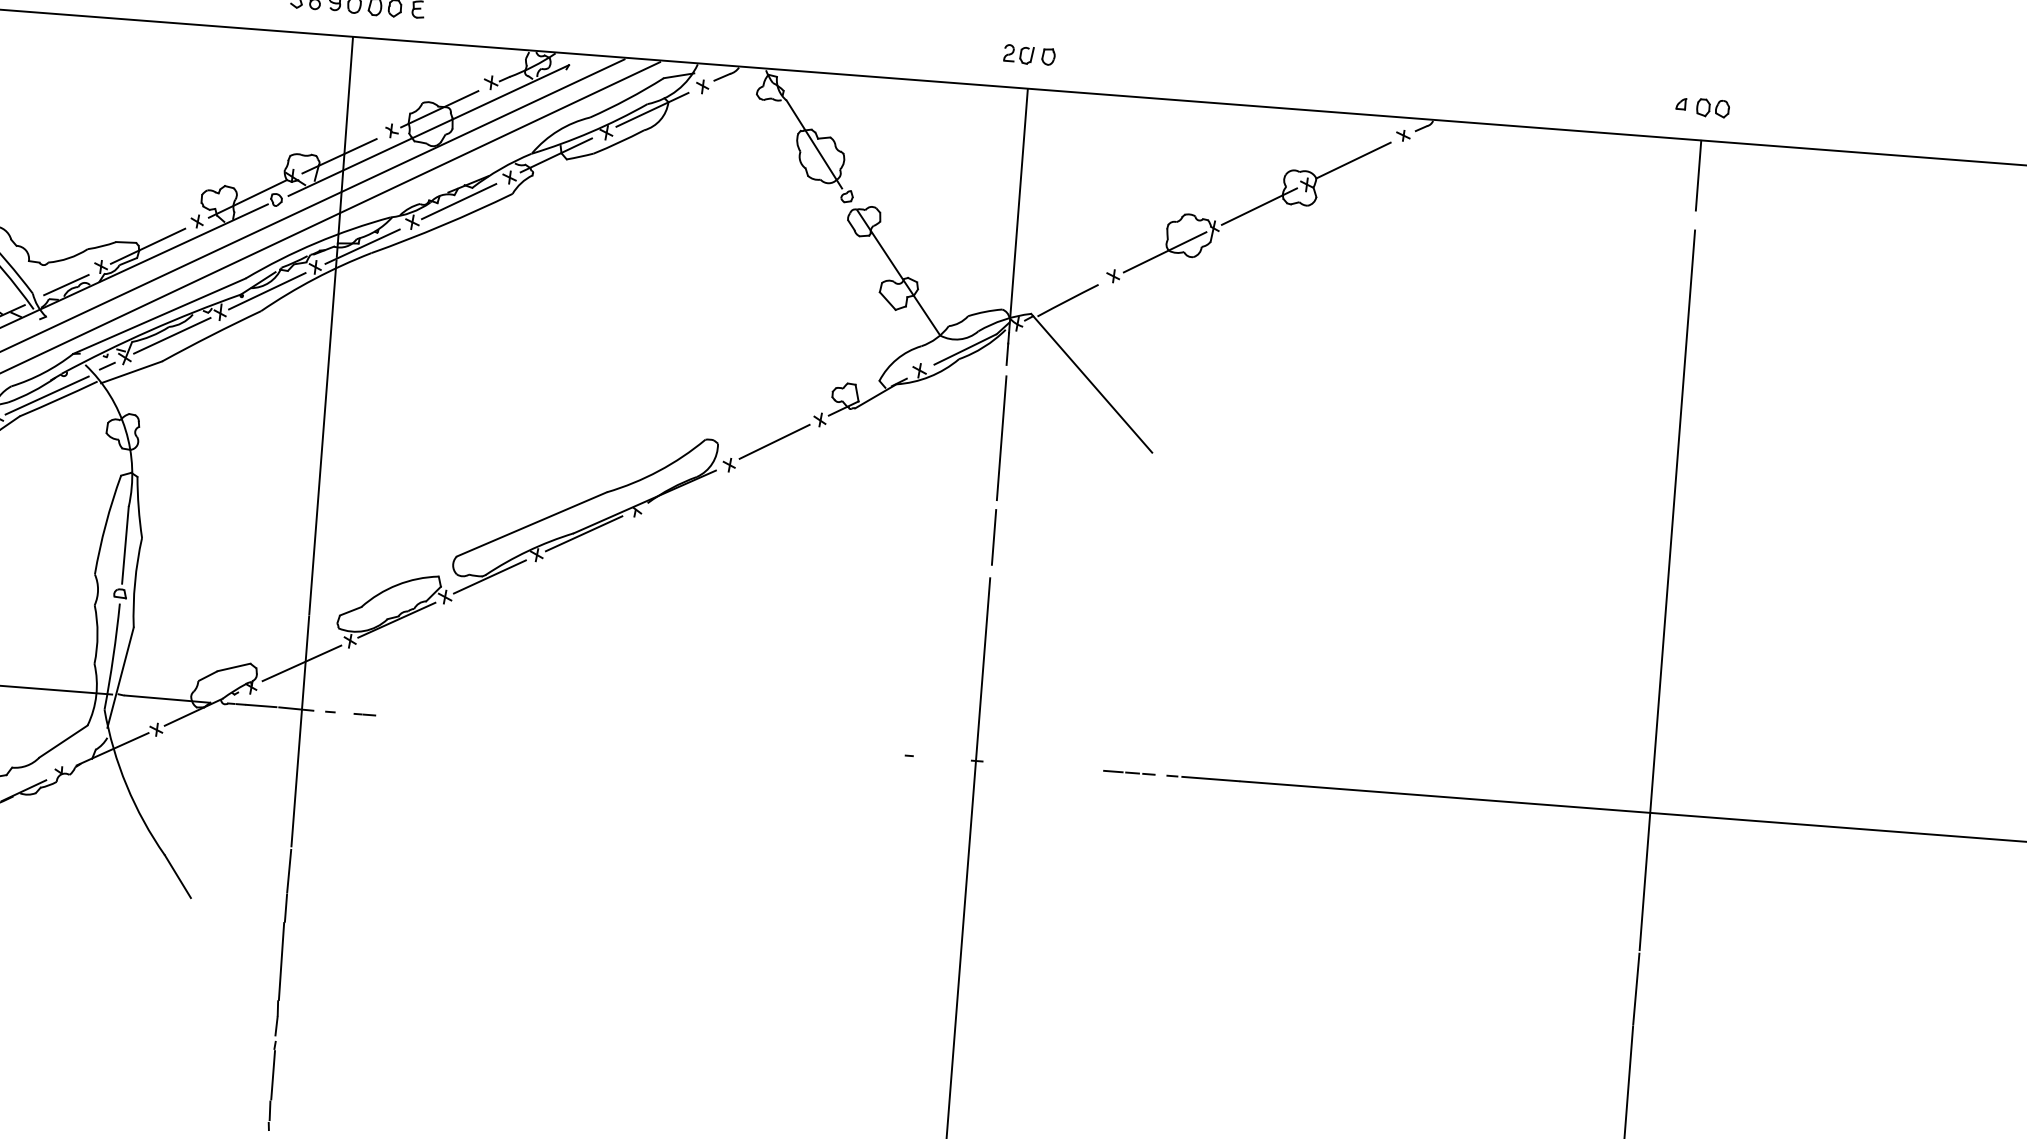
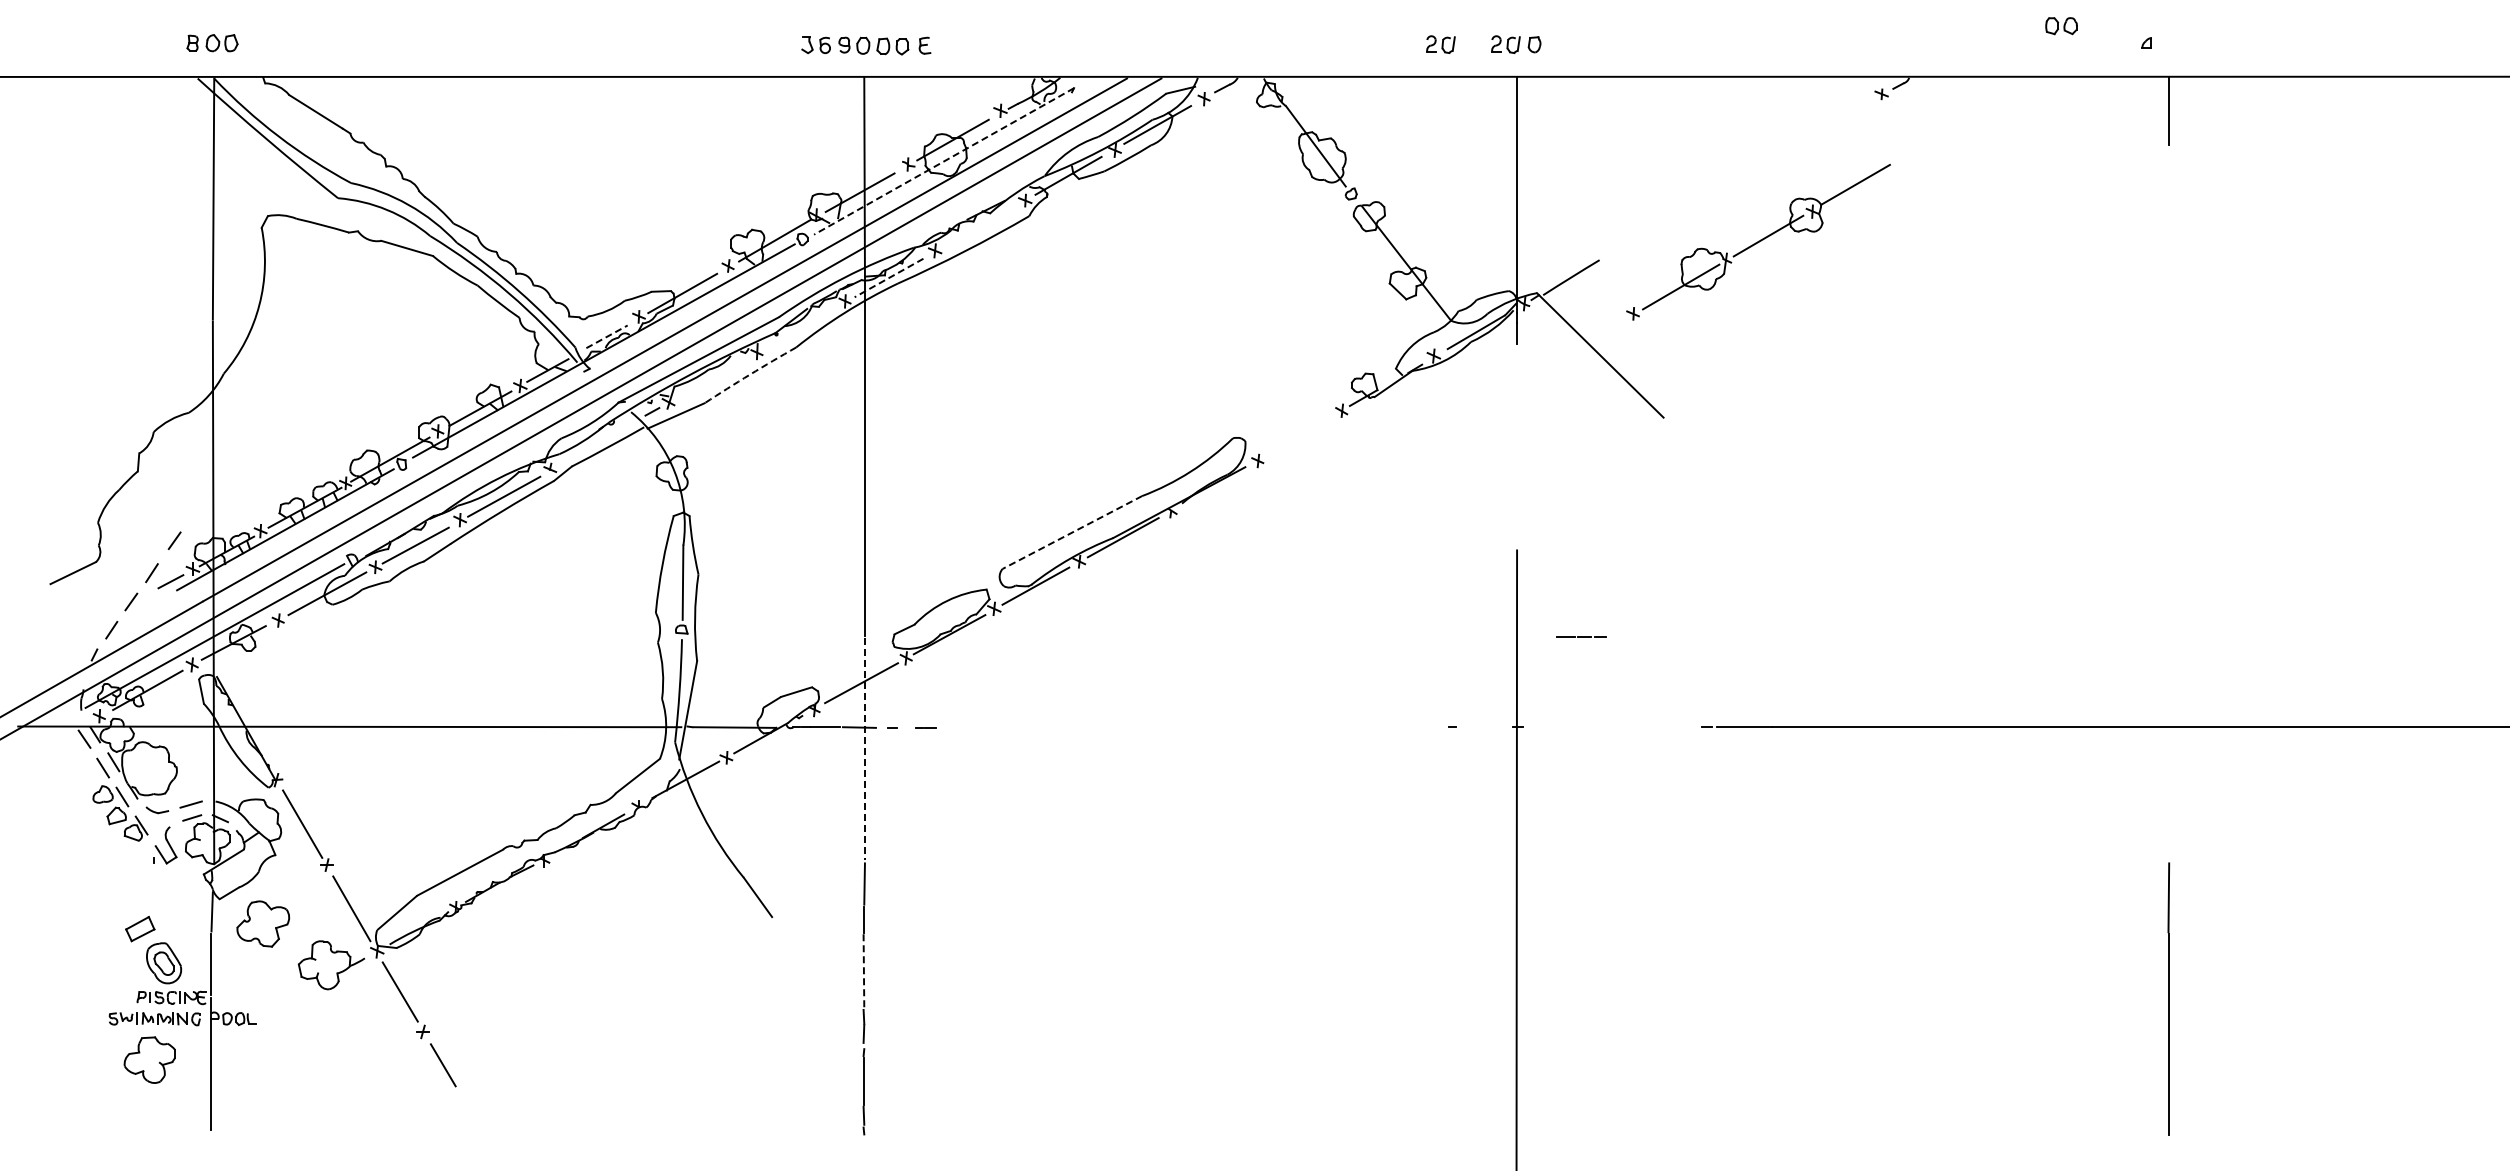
part: (951, 49) -> (1440, 44), added
part: (1713, 108) -> (2061, 26), moved
line: (428, 130) -> (943, 161), solid -> dashed
line: (459, 201) -> (978, 227), removed
part: (1248, 211) -> (1758, 241), moved
line: (362, 247) -> (888, 278), solid -> dashed
line: (66, 284) -> (607, 336), solid -> dashed
line: (267, 290) -> (800, 327), removed
line: (172, 335) -> (712, 377), removed
arc: (211, 335) -> (750, 374), solid -> dashed
line: (46, 395) -> (596, 444), removed
line: (1001, 437) -> (1517, 414), removed
line: (774, 442) -> (1299, 435), removed
line: (532, 524) -> (1072, 532), solid -> dashed
line: (993, 537) -> (1517, 510), removed
line: (1667, 589) -> (2169, 511), removed
line: (299, 732) -> (864, 749), solid -> dashed
line: (1129, 772) -> (1581, 636), moved
line: (281, 961) -> (863, 971), solid -> dashed

